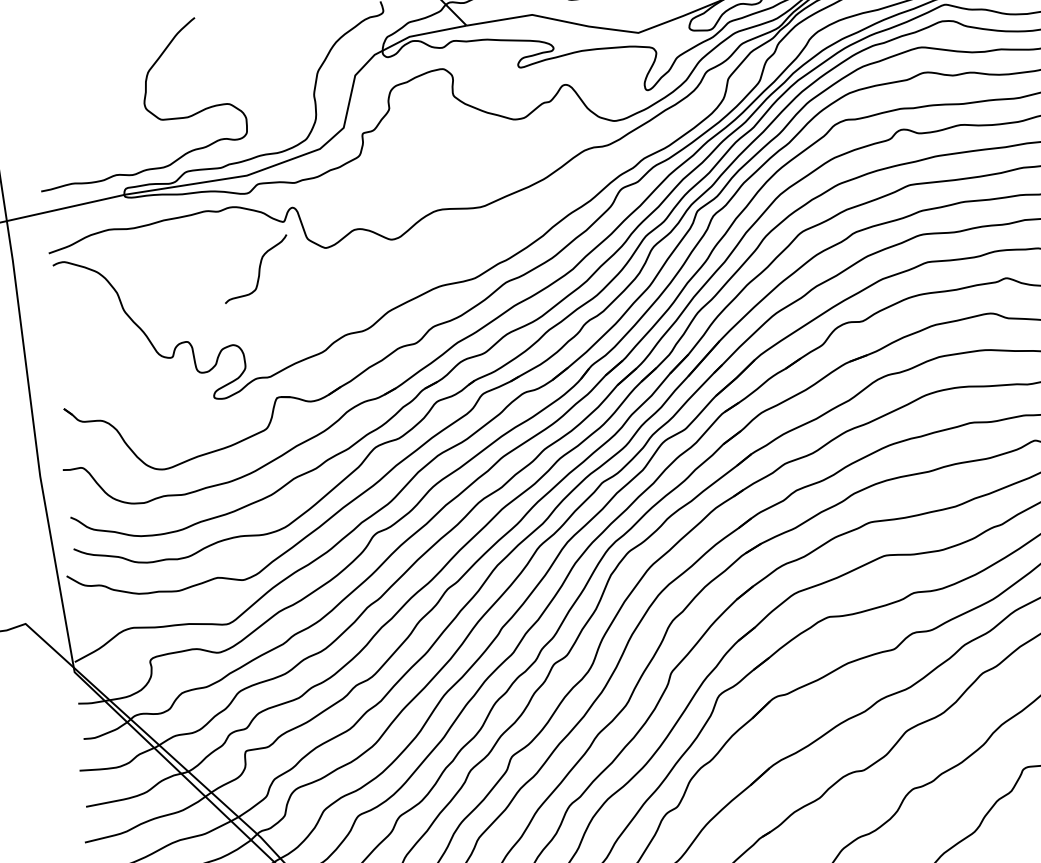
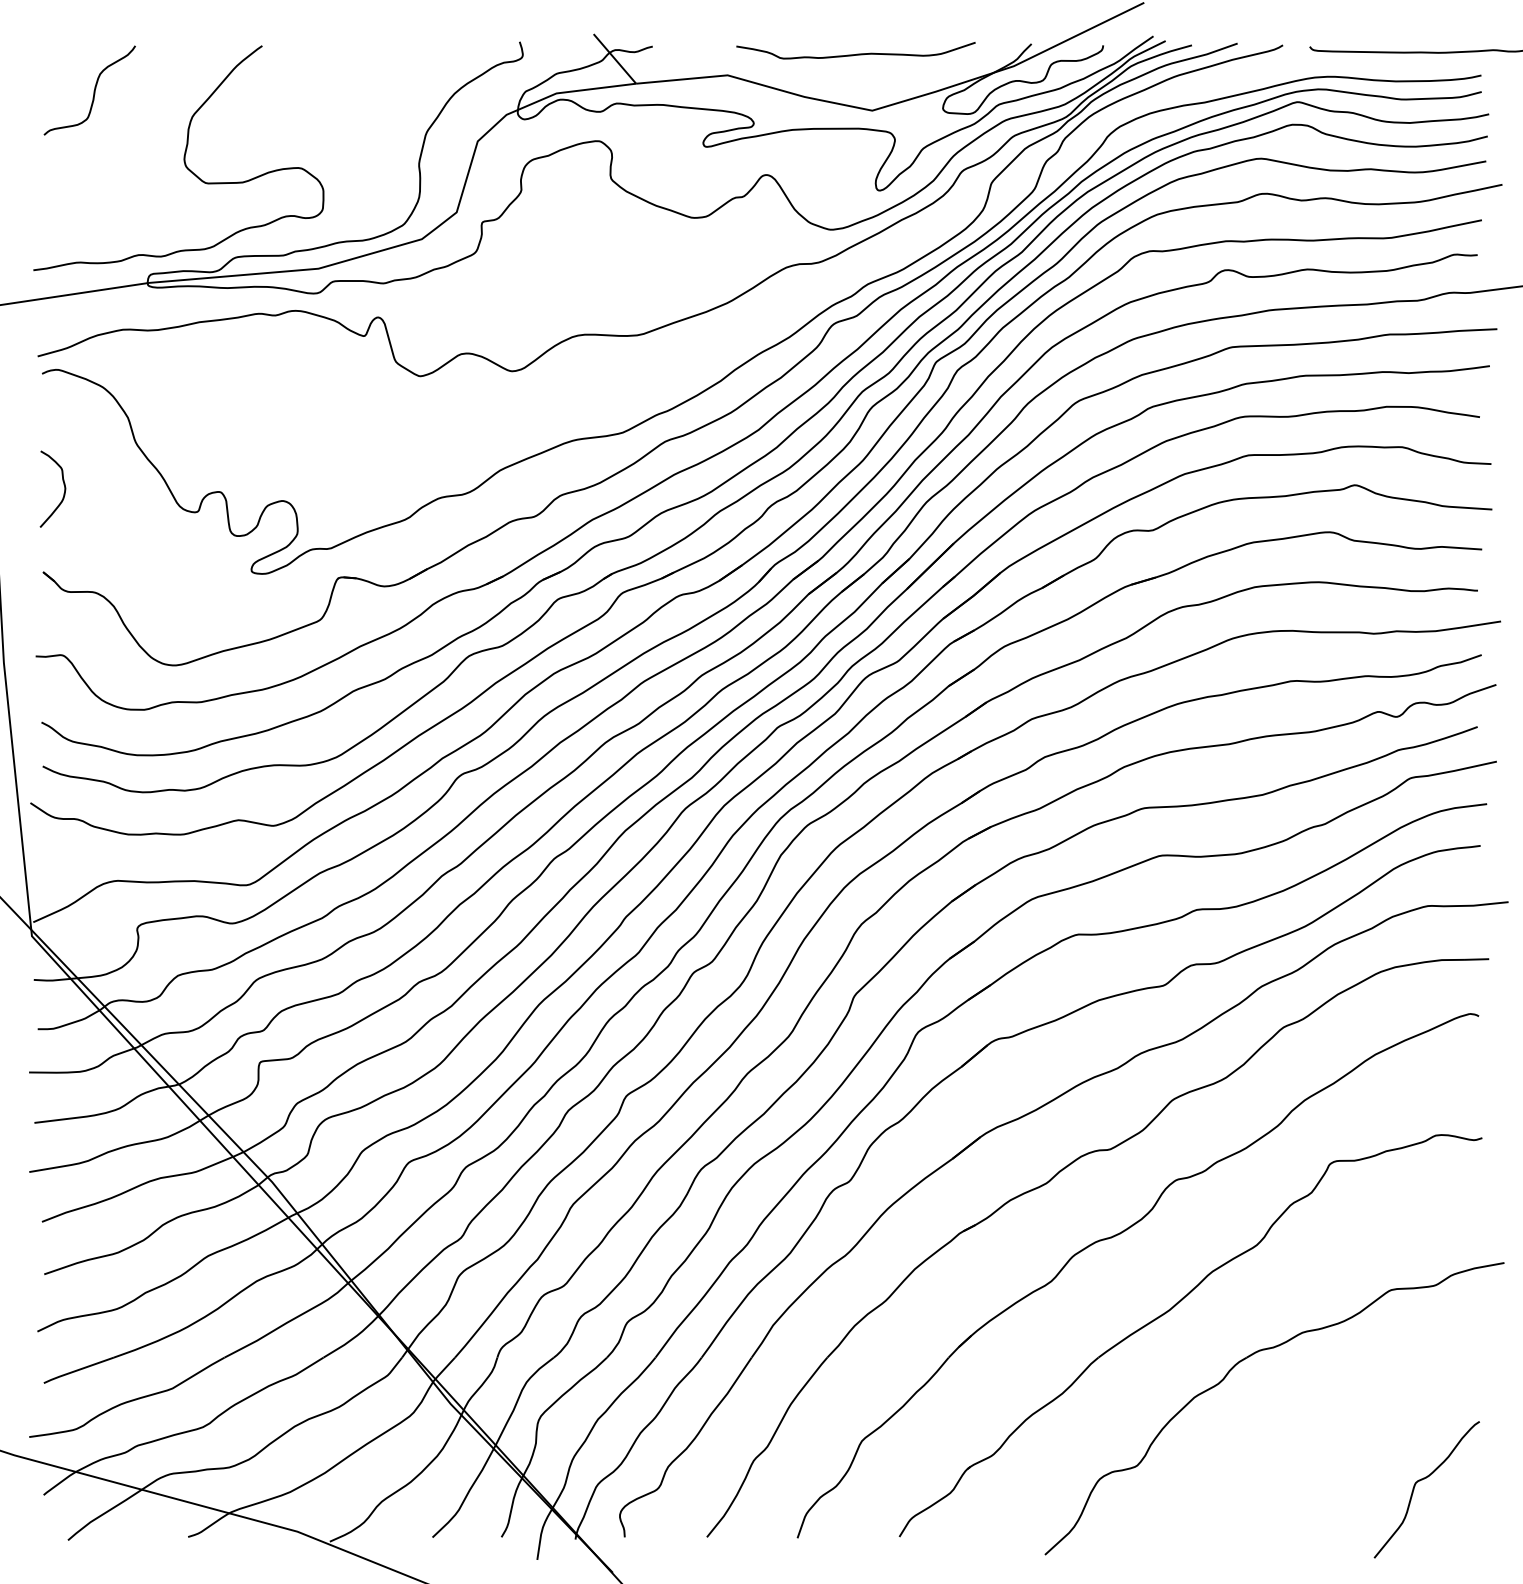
curve: (258, 268) -> (93, 90), moved
curve: (74, 344) -> (63, 484), added

